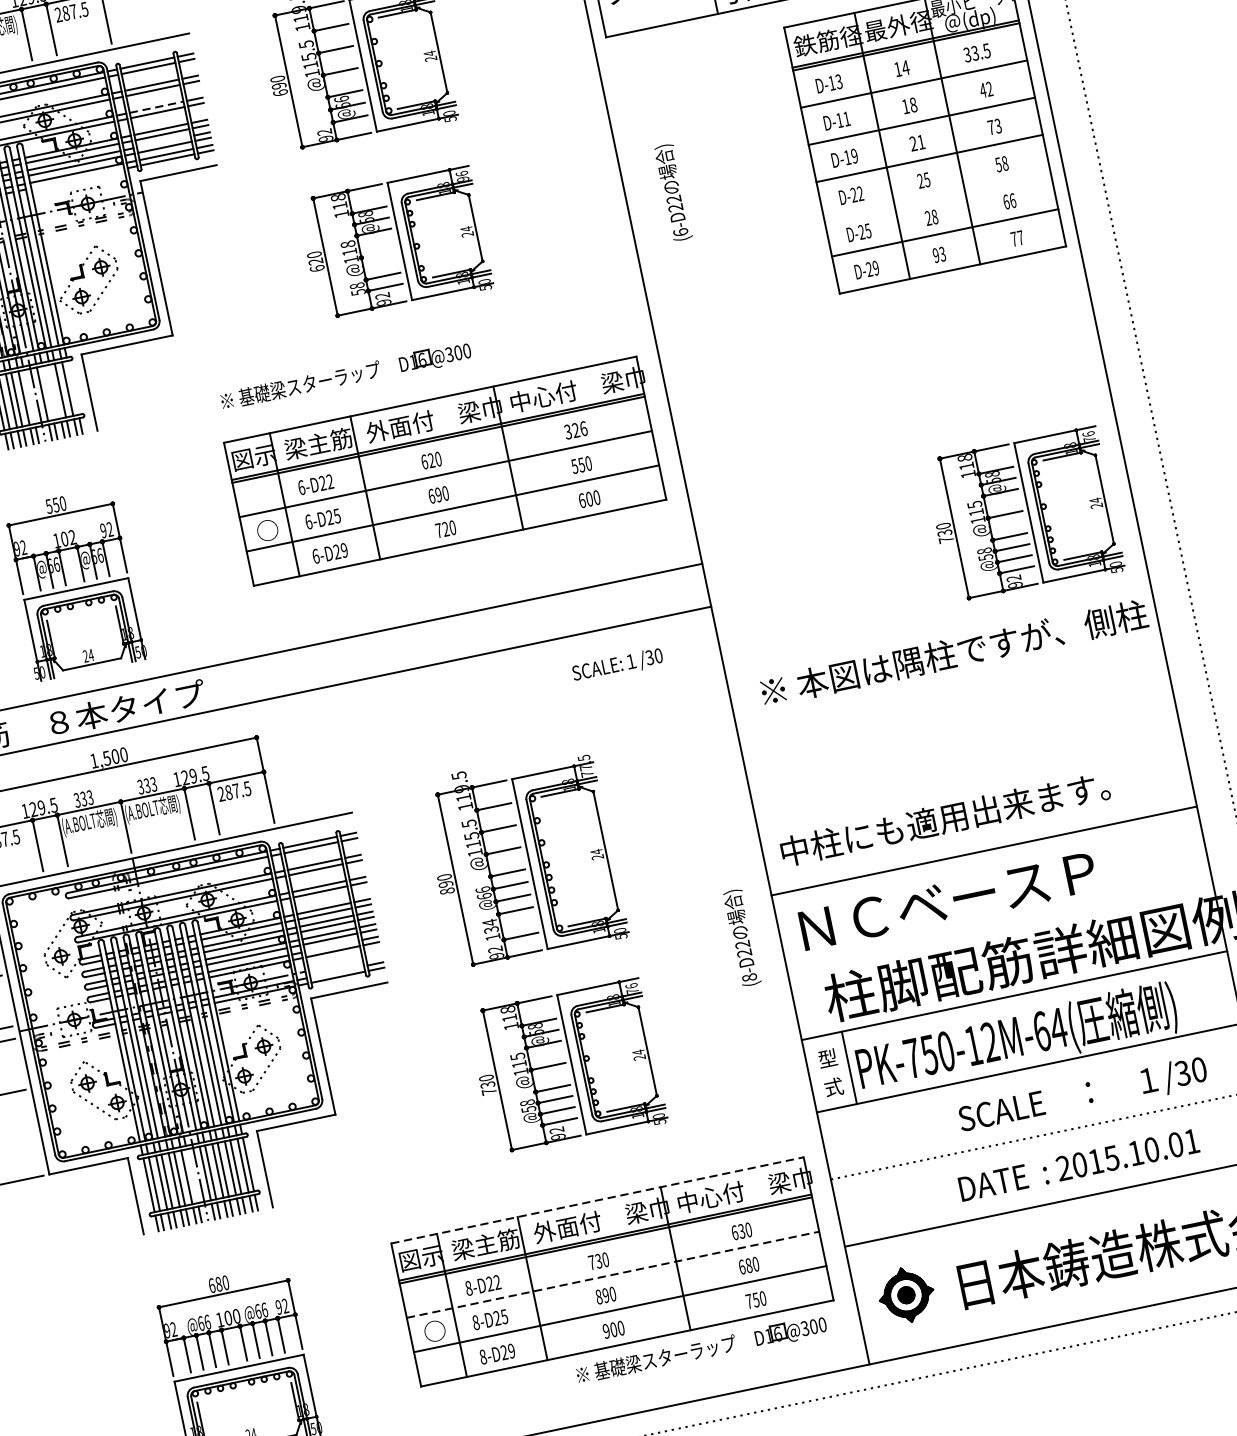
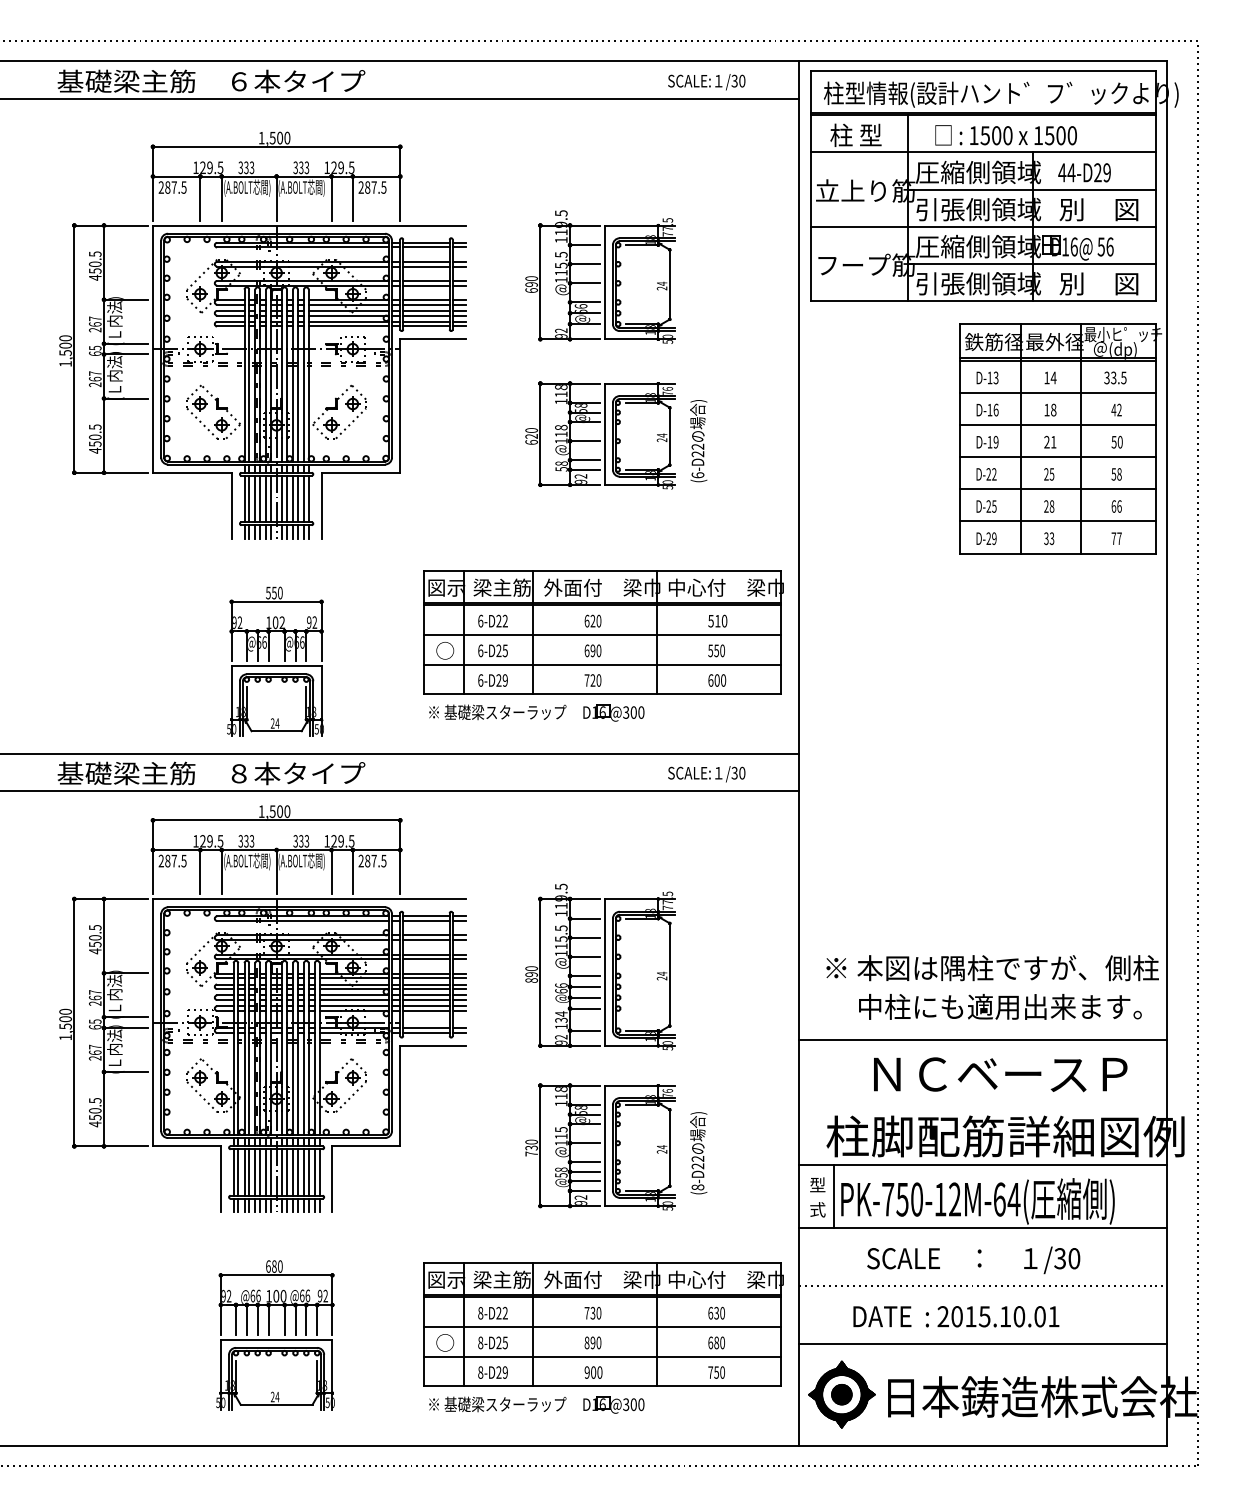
line: (156, 107) -> (426, 281), dashed -> solid
text: (846, 118) -> (995, 409), D-11 -> D-16
text: (993, 127) -> (1116, 442), 73 -> 50
line: (163, 141) -> (426, 310), added
line: (77, 178) -> (348, 326), added
text: (462, 178) -> (667, 392), 96 -> 76
text: (673, 193) -> (698, 441), moved
line: (937, 195) -> (1057, 489), added
line: (378, 254) -> (584, 441), added
text: (936, 255) -> (1046, 538), 93 -> 33
part: (345, 376) -> (536, 712), moved
line: (72, 387) -> (308, 498), added
line: (55, 391) -> (293, 498), added
line: (47, 392) -> (286, 498), added
line: (28, 396) -> (270, 498), added
text: (575, 429) -> (717, 620), 326 -> 510
part: (1024, 514) -> (1074, 768), removed
text: (954, 653) -> (992, 968), moved
text: (617, 666) -> (706, 774), moved
text: (945, 818) -> (1000, 1006), moved
text: (947, 901) -> (1000, 1074), moved
text: (742, 938) -> (698, 1153), moved
line: (332, 946) -> (426, 1006), added
line: (337, 972) -> (426, 1028), added
text: (1082, 1096) -> (973, 1260), moved
text: (1079, 1164) -> (956, 1316), moved
line: (191, 1176) -> (270, 1172), added
line: (597, 1200) -> (602, 1262), dashed -> solid
line: (612, 1274) -> (602, 1326), dashed -> solid
part: (905, 1295) -> (841, 1394), size x1.43
part: (701, 1350) -> (536, 1404), moved

